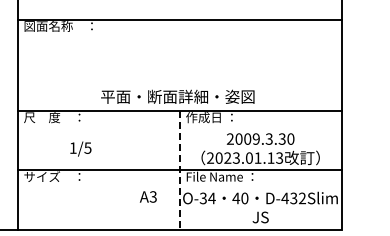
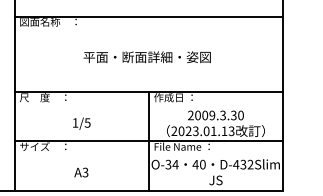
text: (177, 96) -> (146, 56), moved
text: (80, 148) -> (81, 123), moved
line: (179, 170) -> (148, 141), dashed -> solid
text: (147, 196) -> (80, 172), moved

